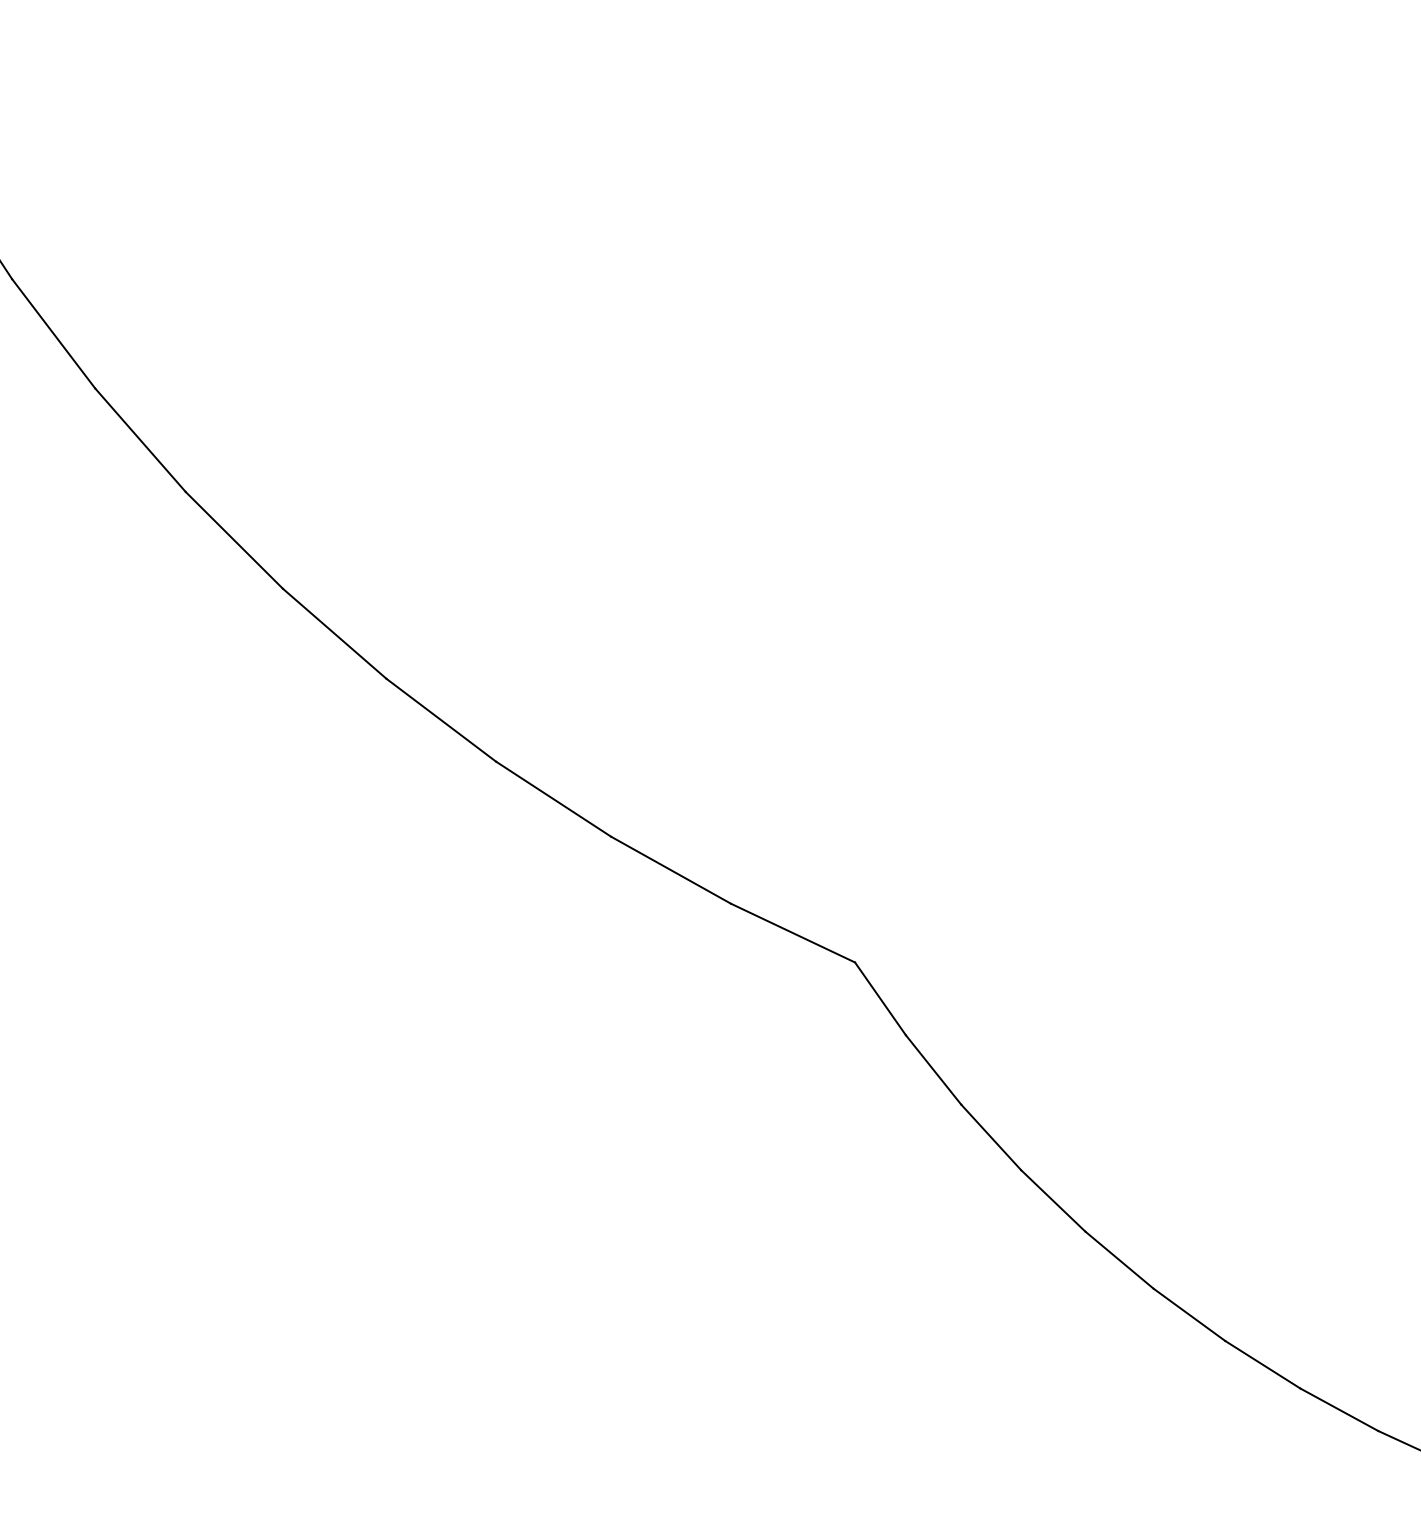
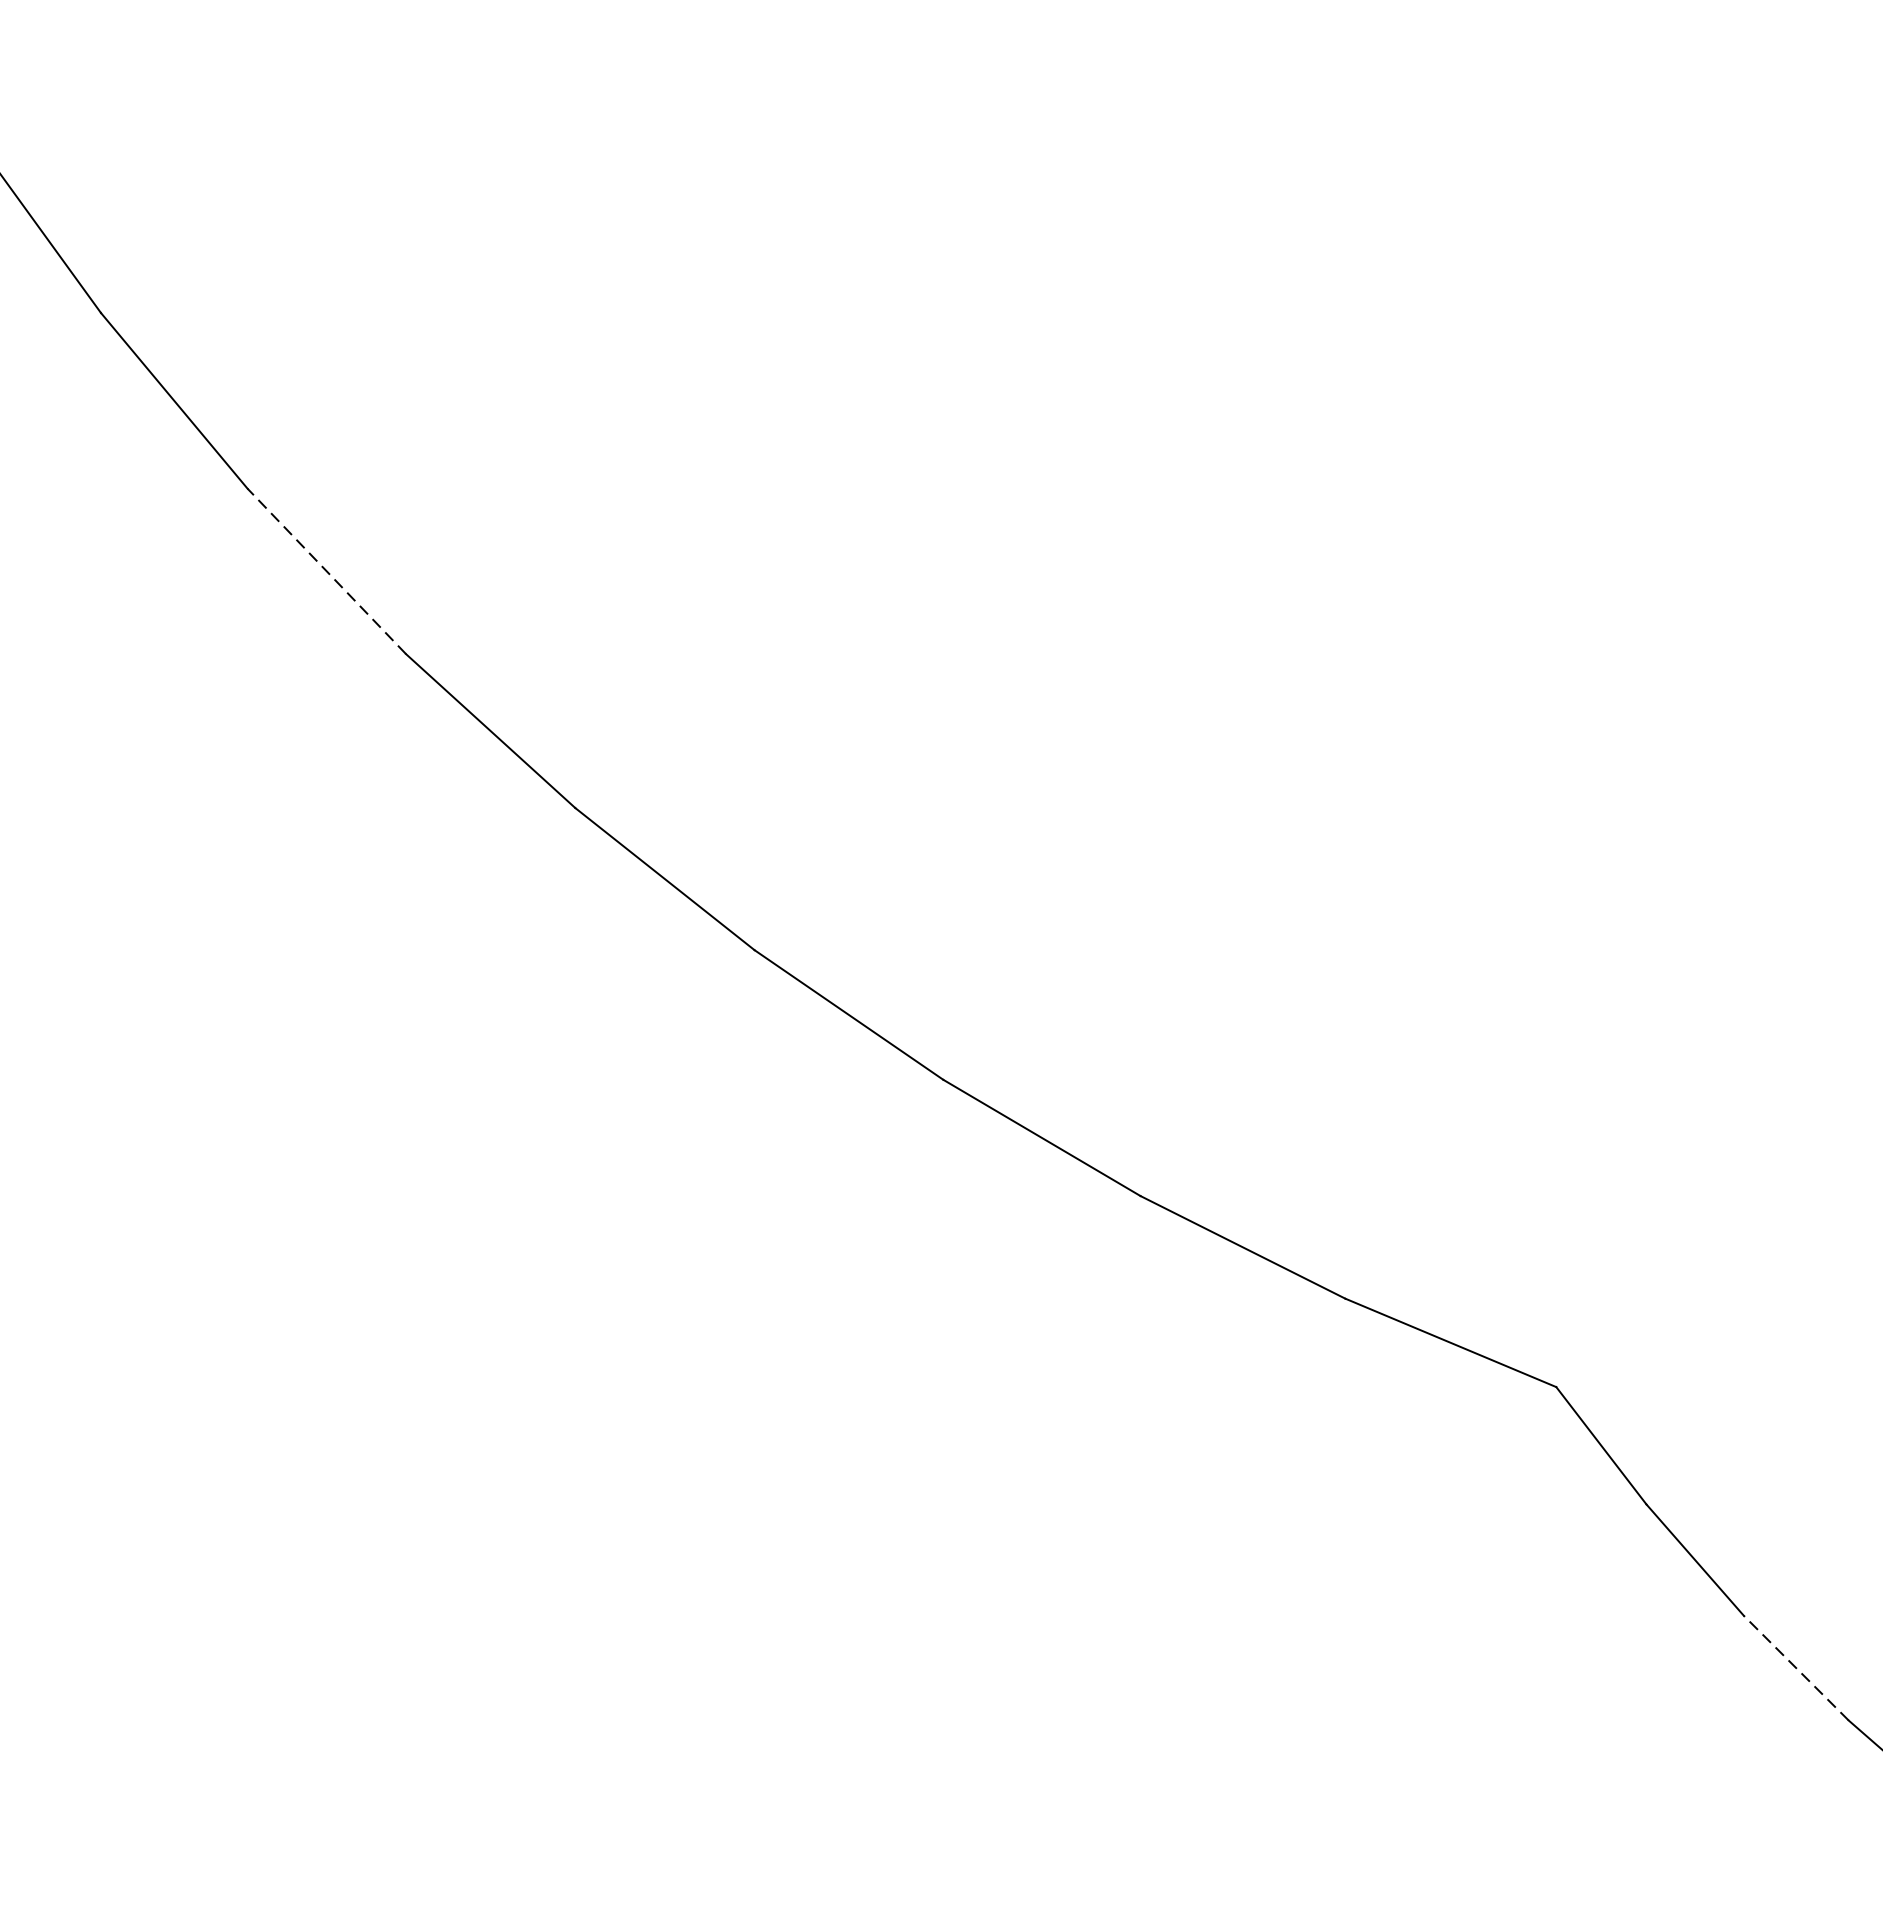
line: (140, 440) -> (326, 571), solid -> dashed
line: (990, 1137) -> (1795, 1668), solid -> dashed

